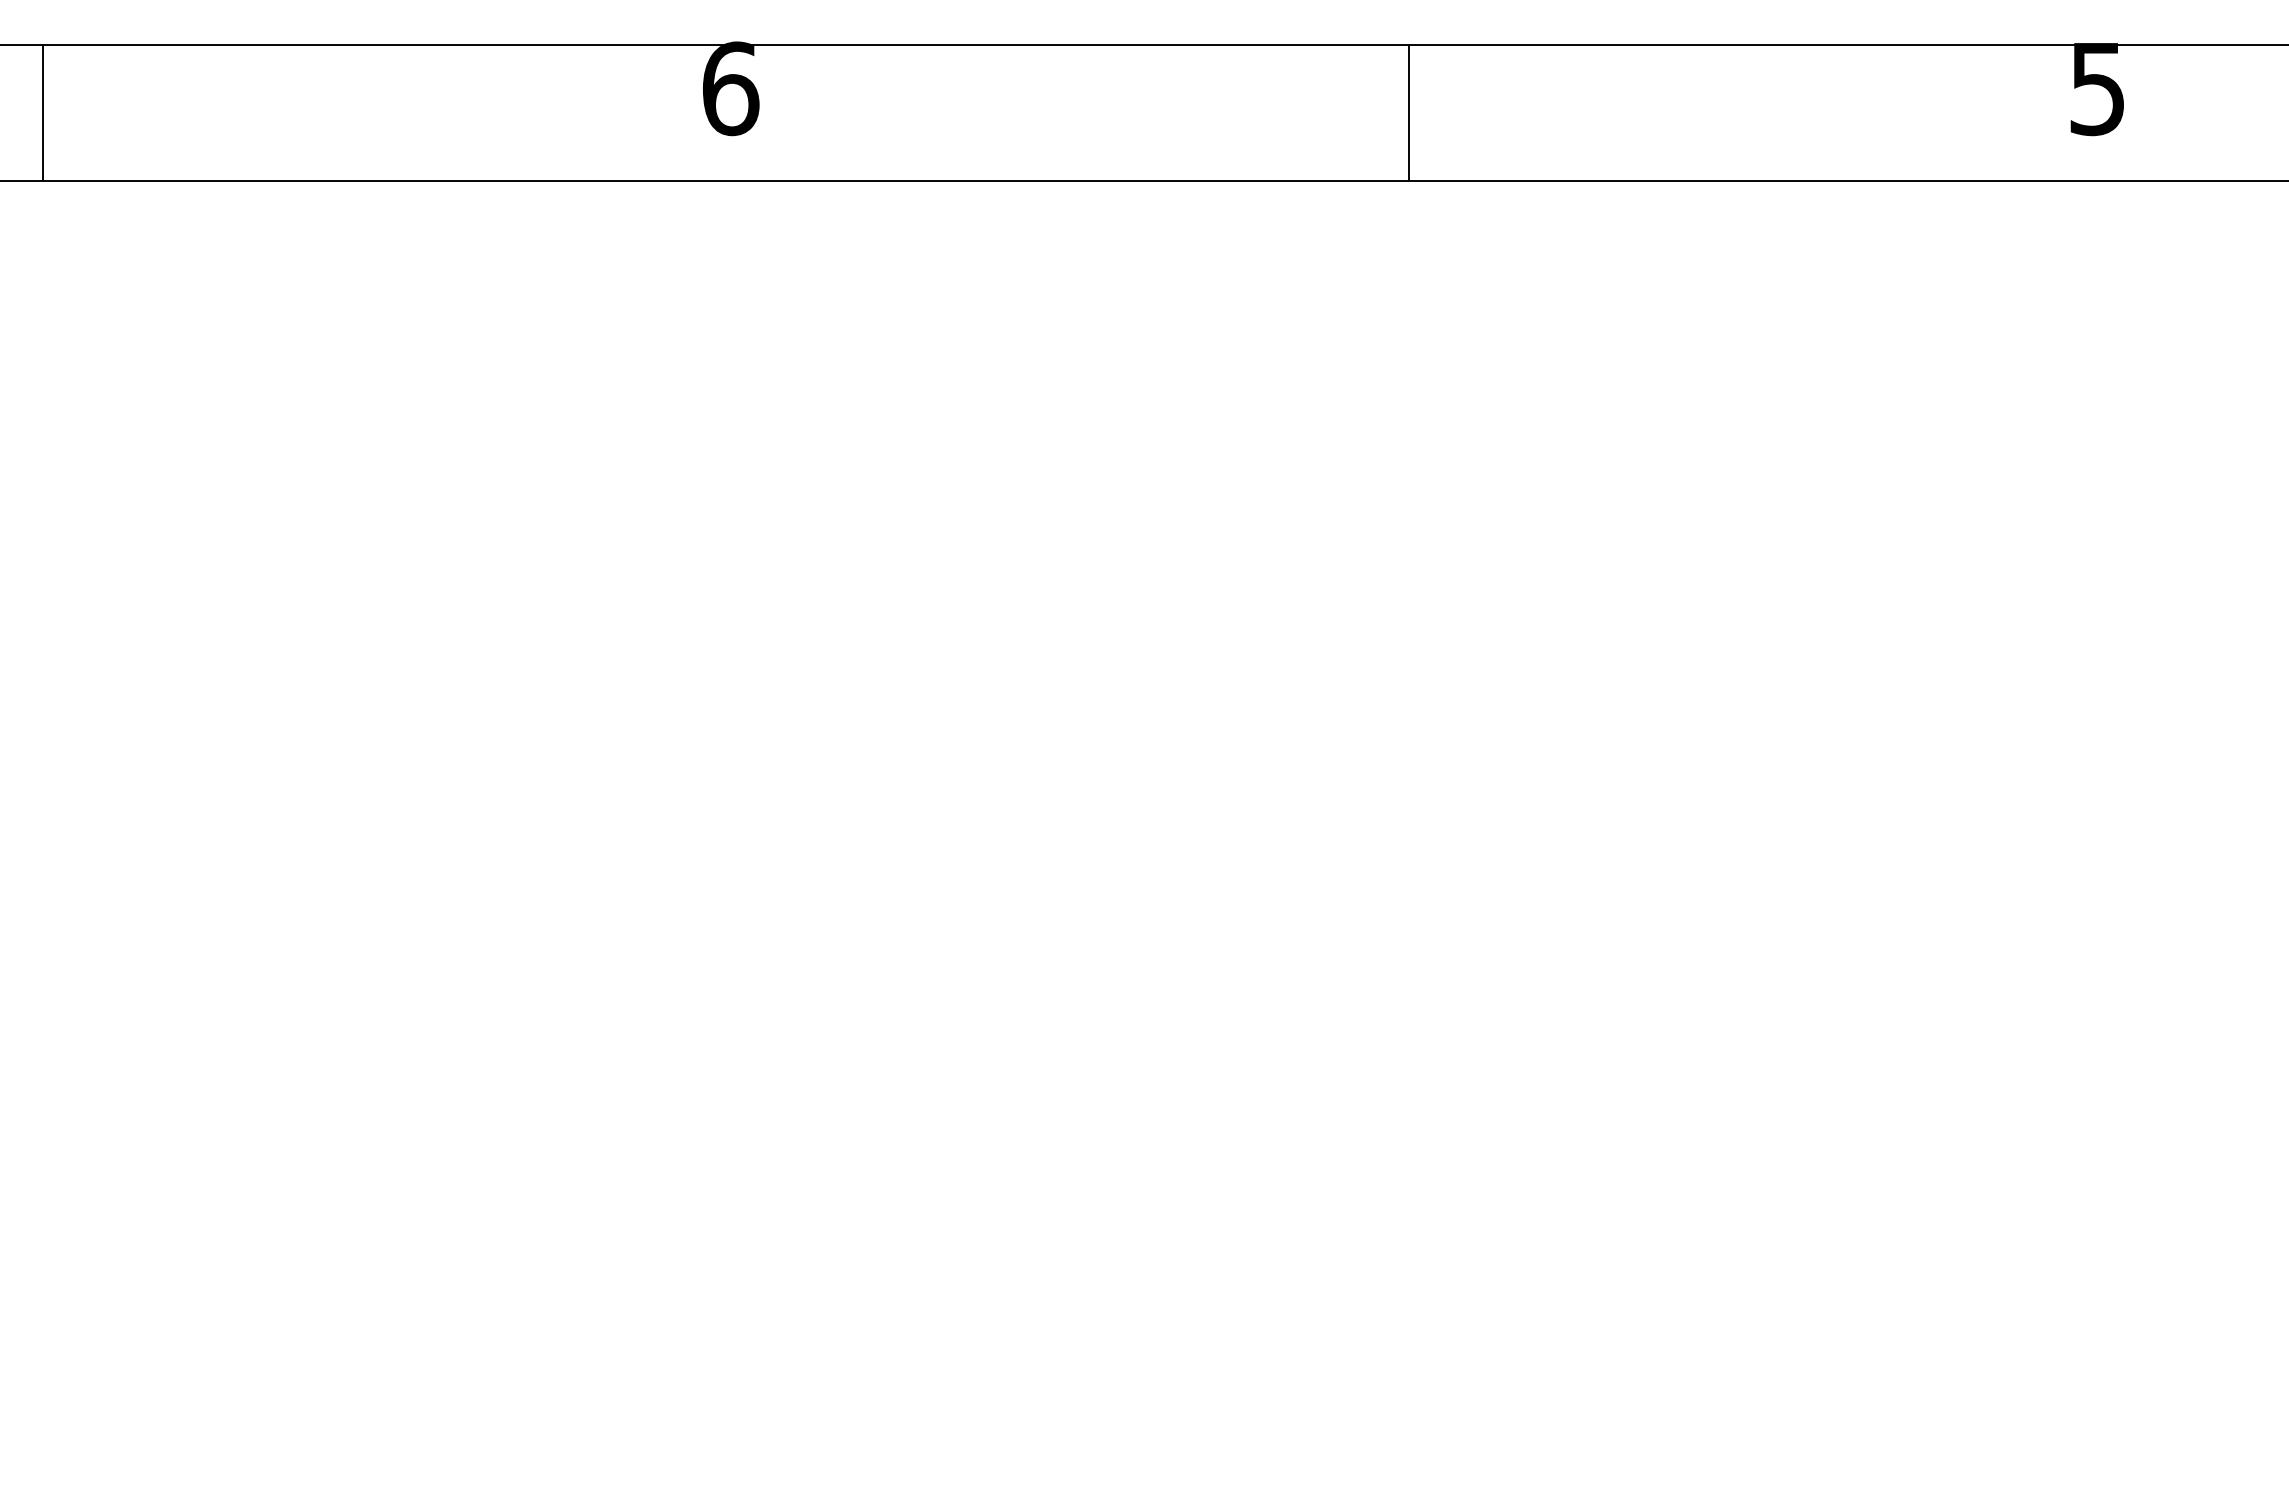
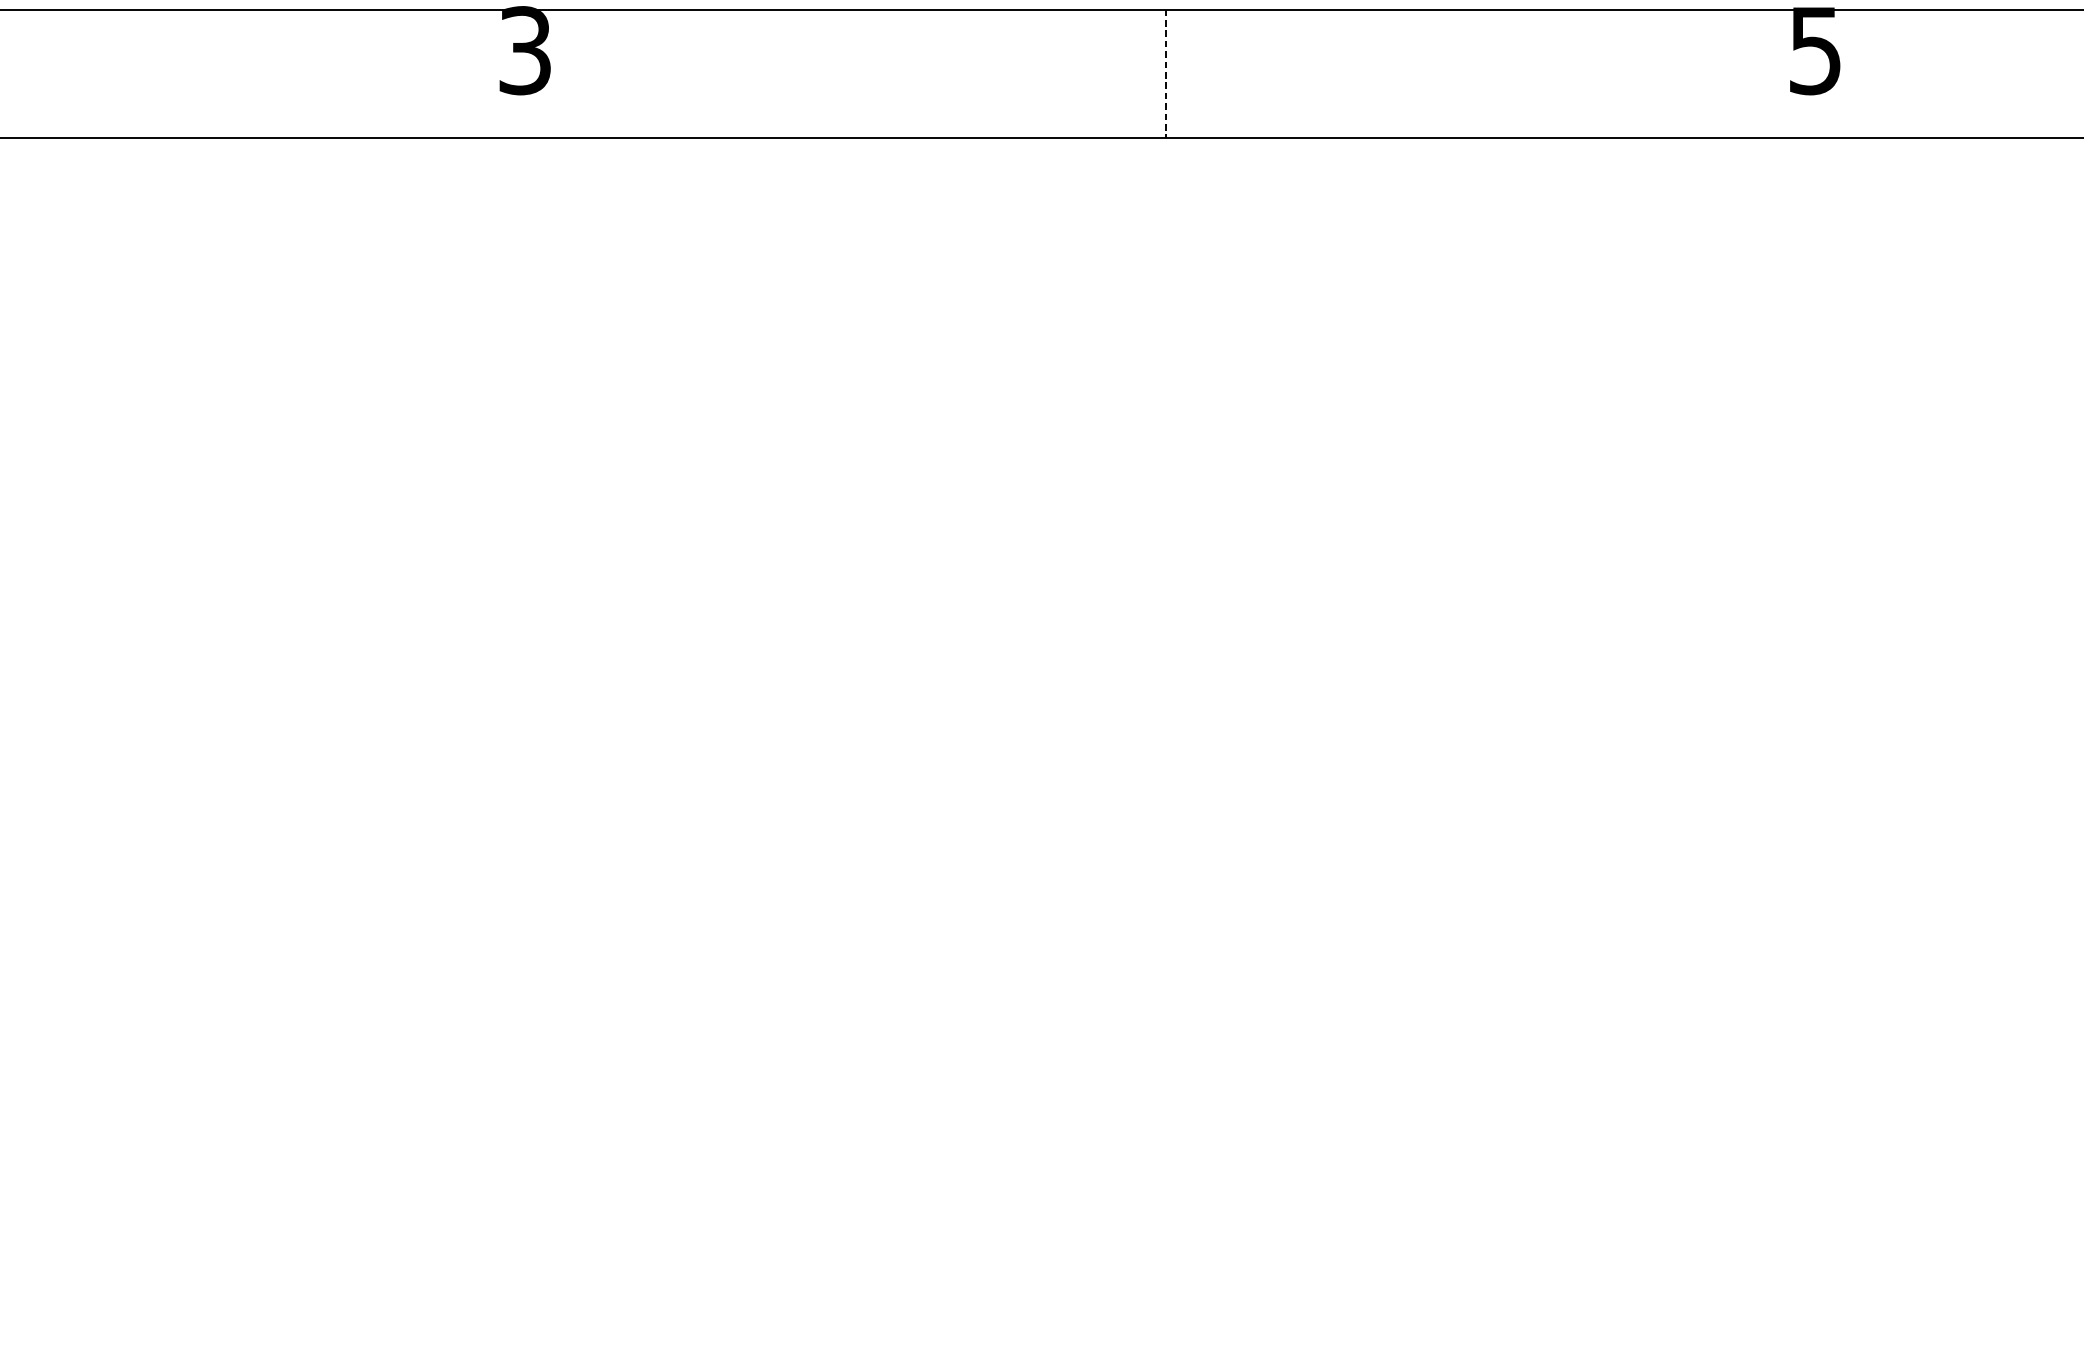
text: (731, 88) -> (526, 50), 6 -> 3
line: (1409, 113) -> (1165, 74), solid -> dashed

